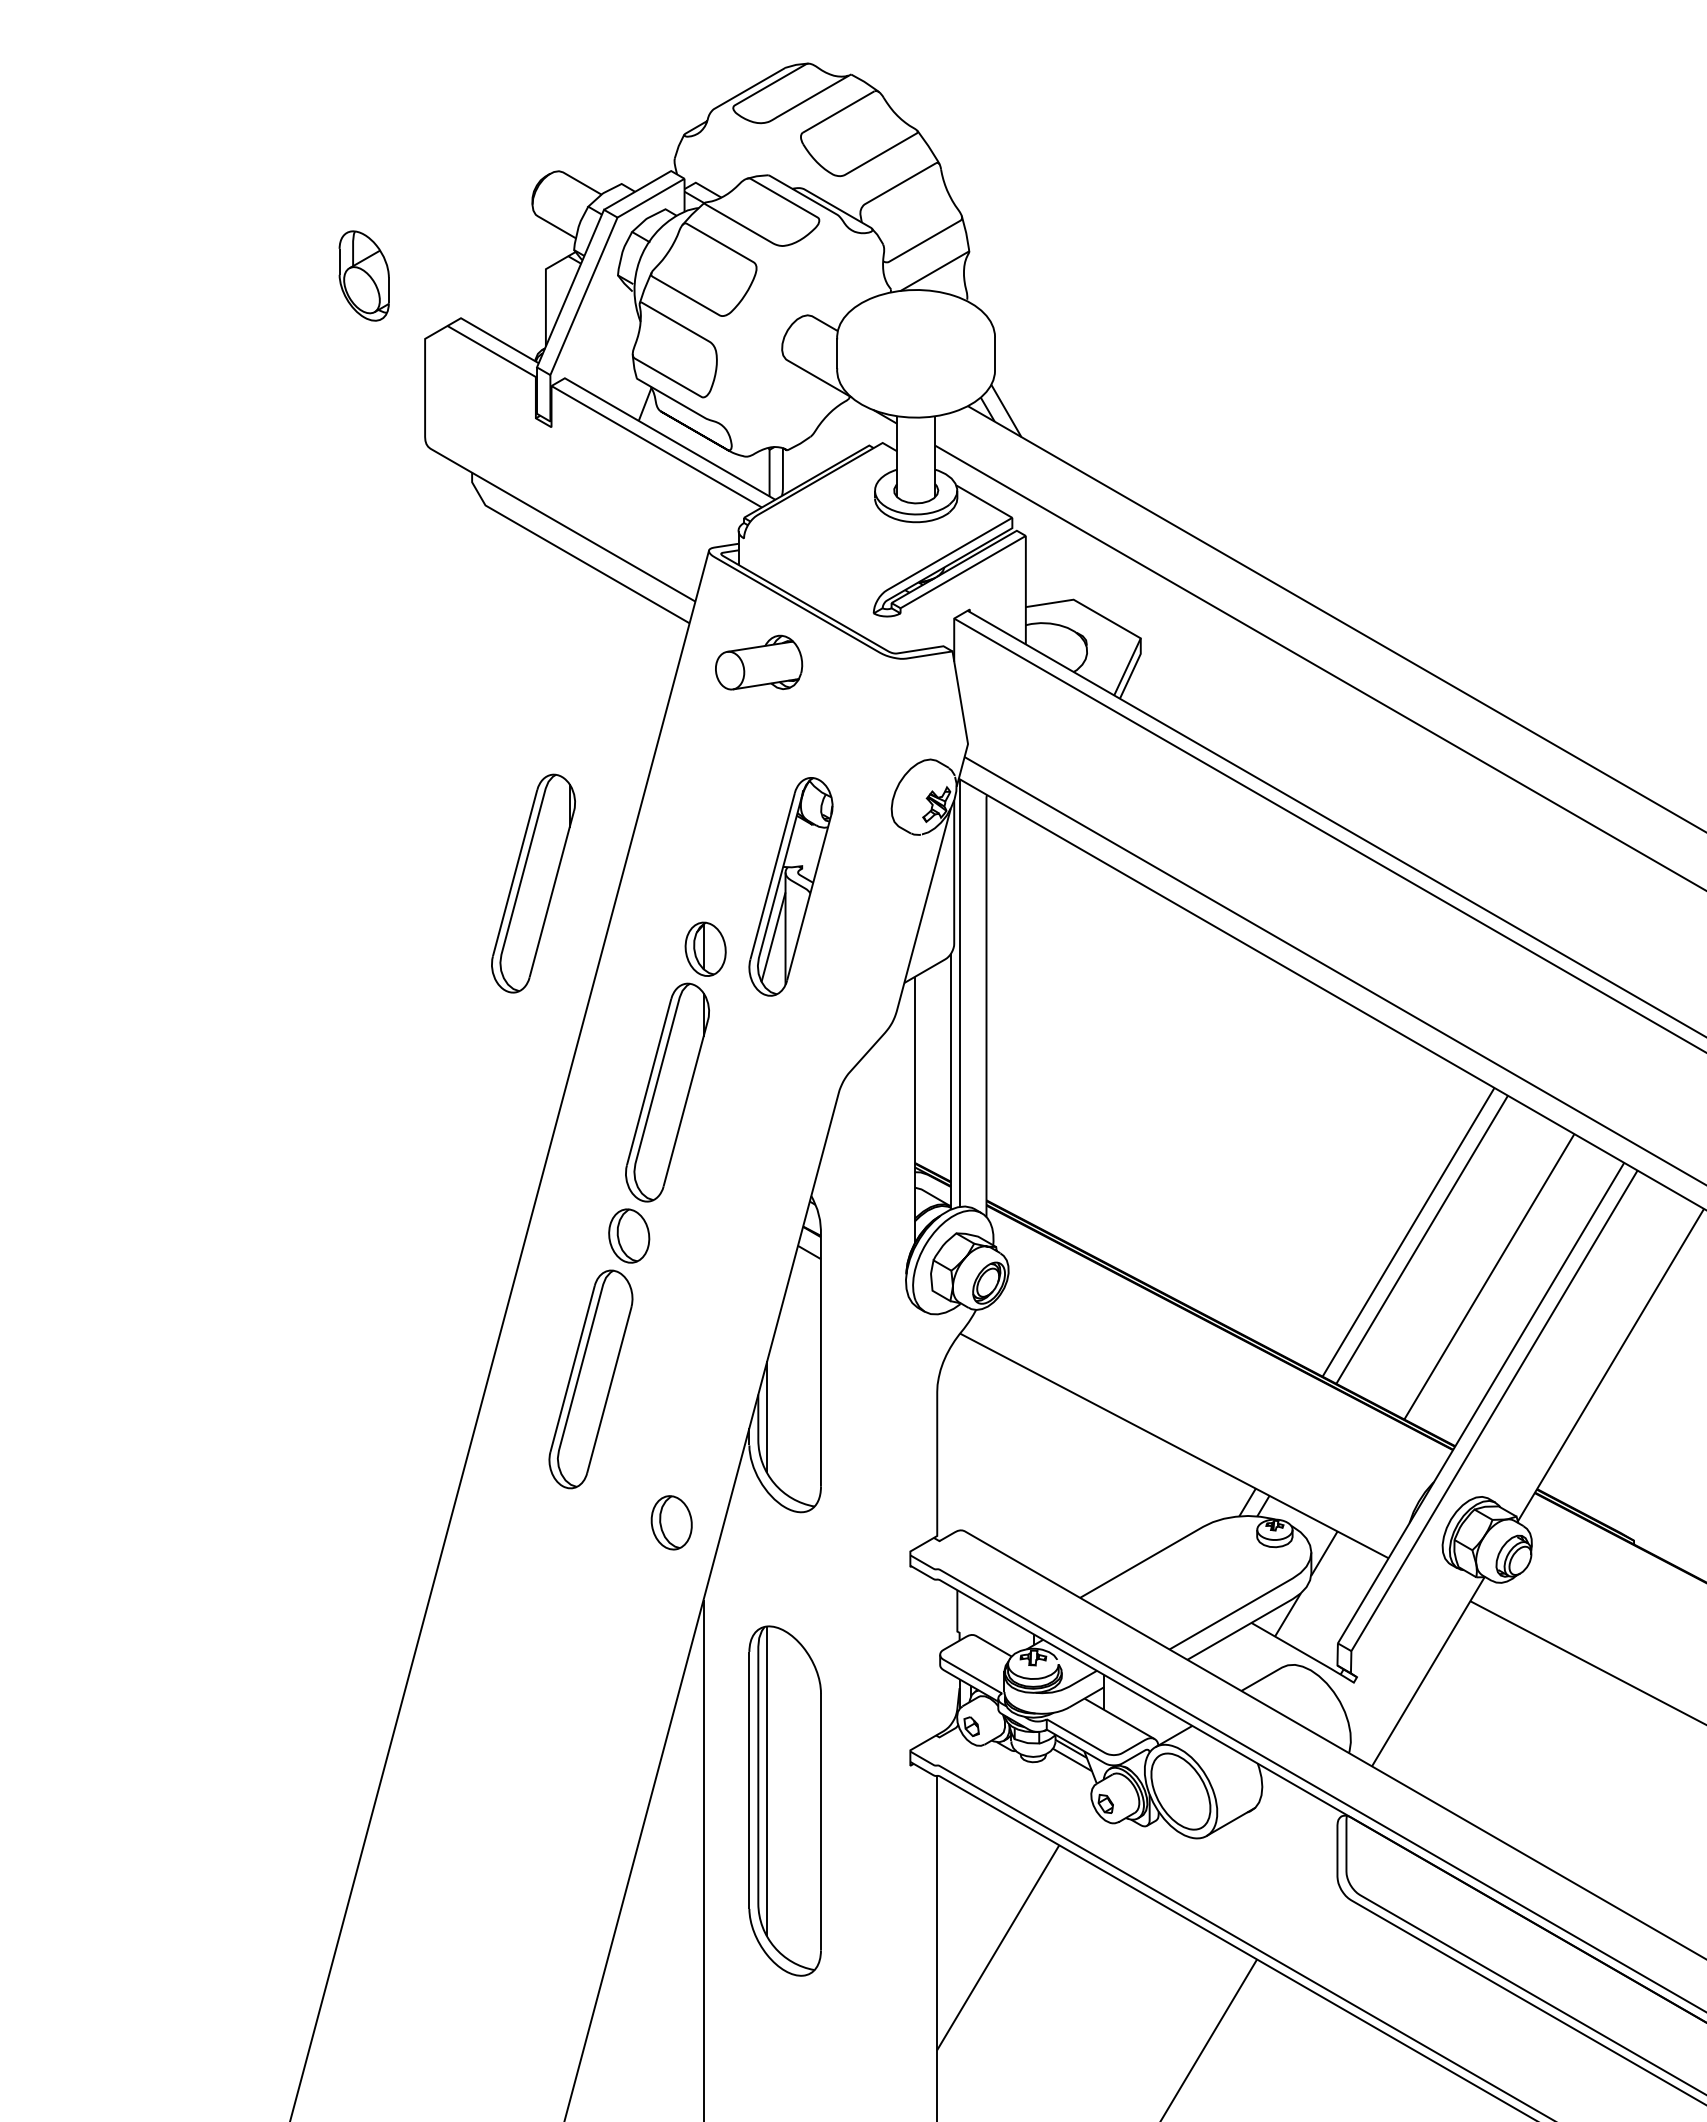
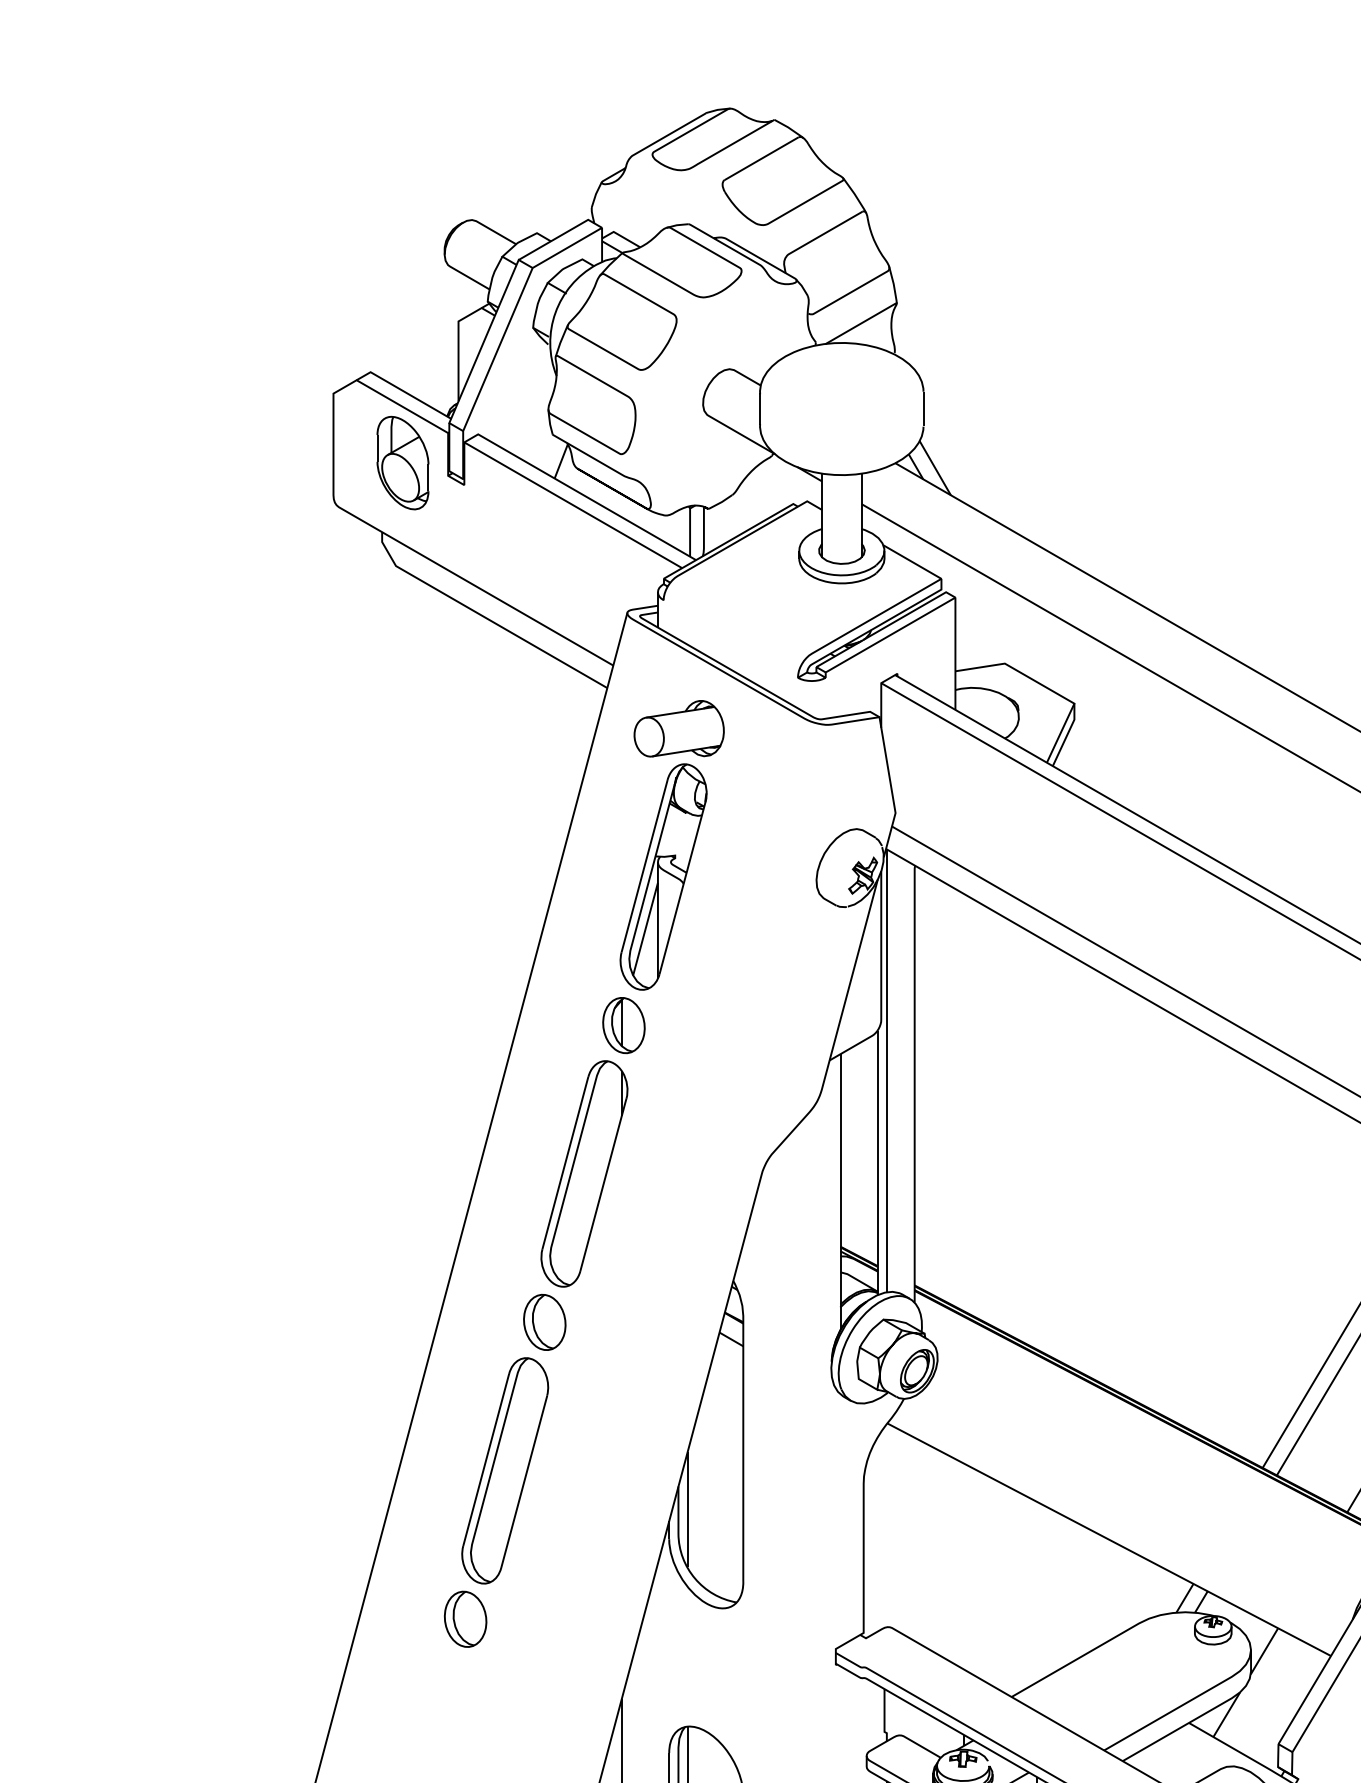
part: (363, 275) -> (402, 462), moved
part: (533, 883) -> (445, 957), removed
part: (790, 886) -> (663, 876), moved
part: (671, 1522) -> (465, 1618), moved

